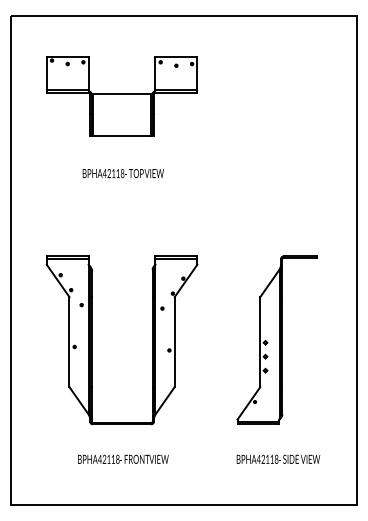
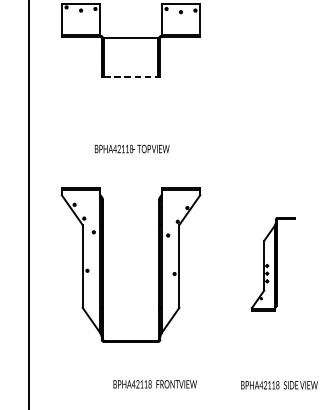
line: (122, 136) -> (131, 77), solid -> dashed
text: (122, 173) -> (131, 148), moved
part: (276, 339) -> (273, 263), size x0.6
text: (123, 458) -> (155, 383), moved
text: (278, 458) -> (279, 384), moved

